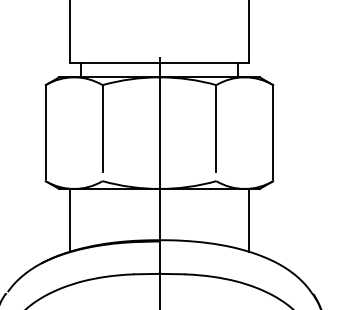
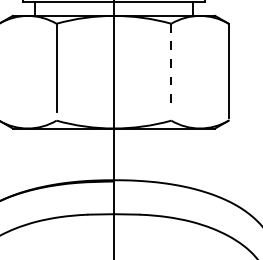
line: (216, 128) -> (171, 67), solid -> dashed
line: (249, 219) -> (204, 159), removed
line: (69, 220) -> (23, 160), removed

